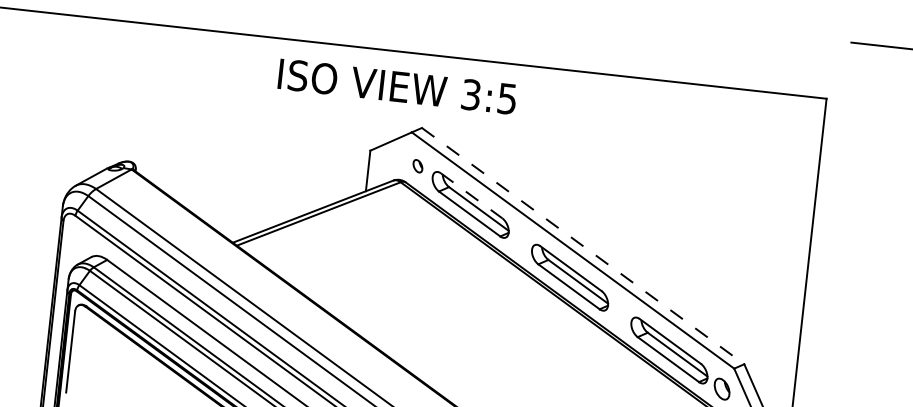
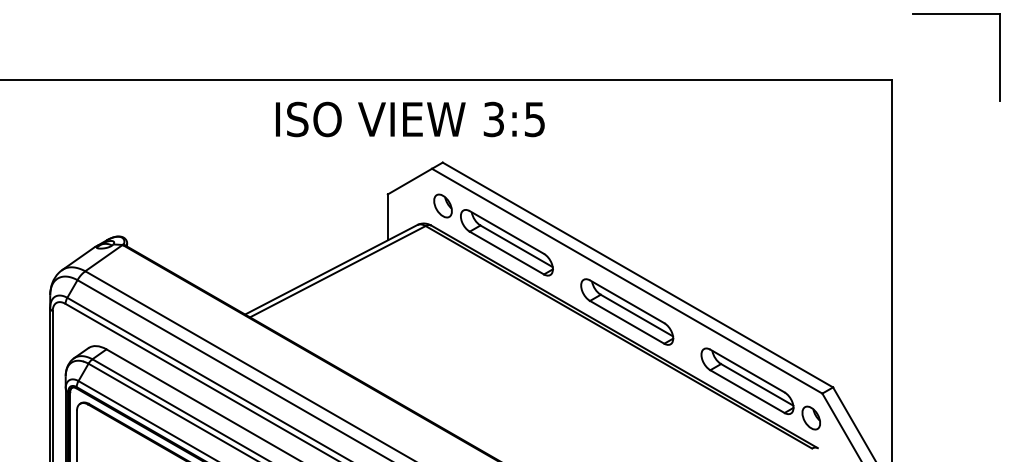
part: (417, 165) -> (442, 205), size x1.67
line: (471, 195) -> (506, 232), dashed -> solid
line: (583, 246) -> (638, 275), dashed -> solid

